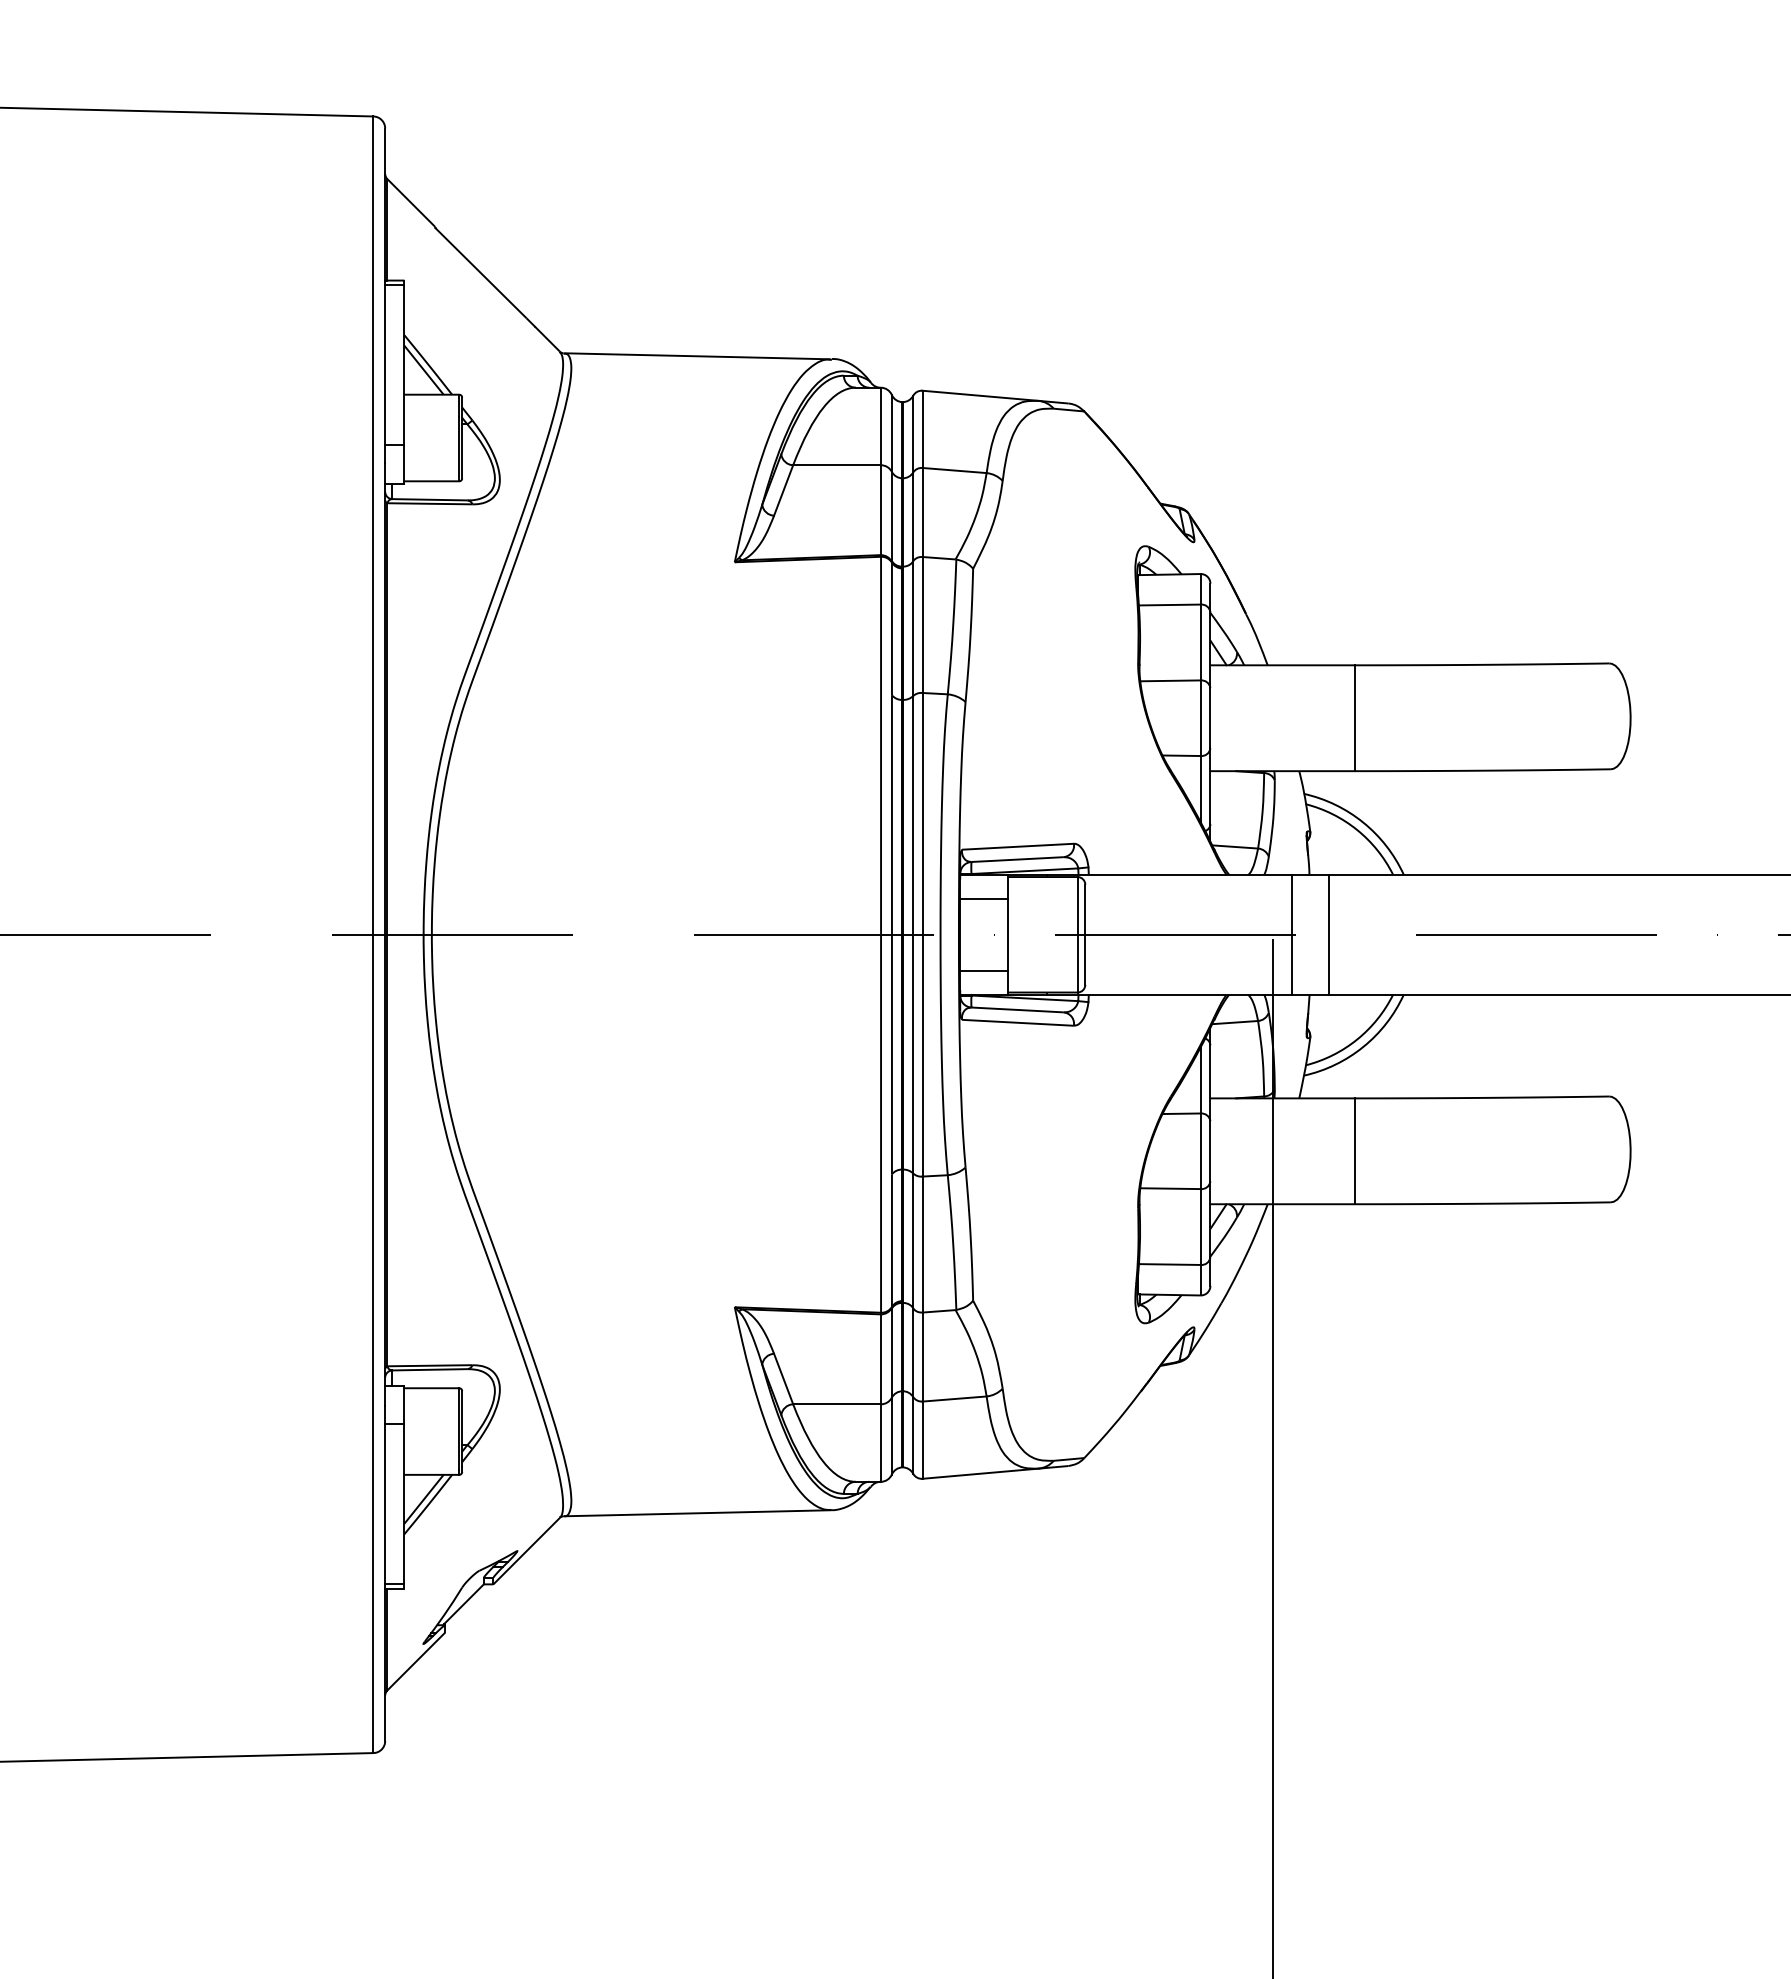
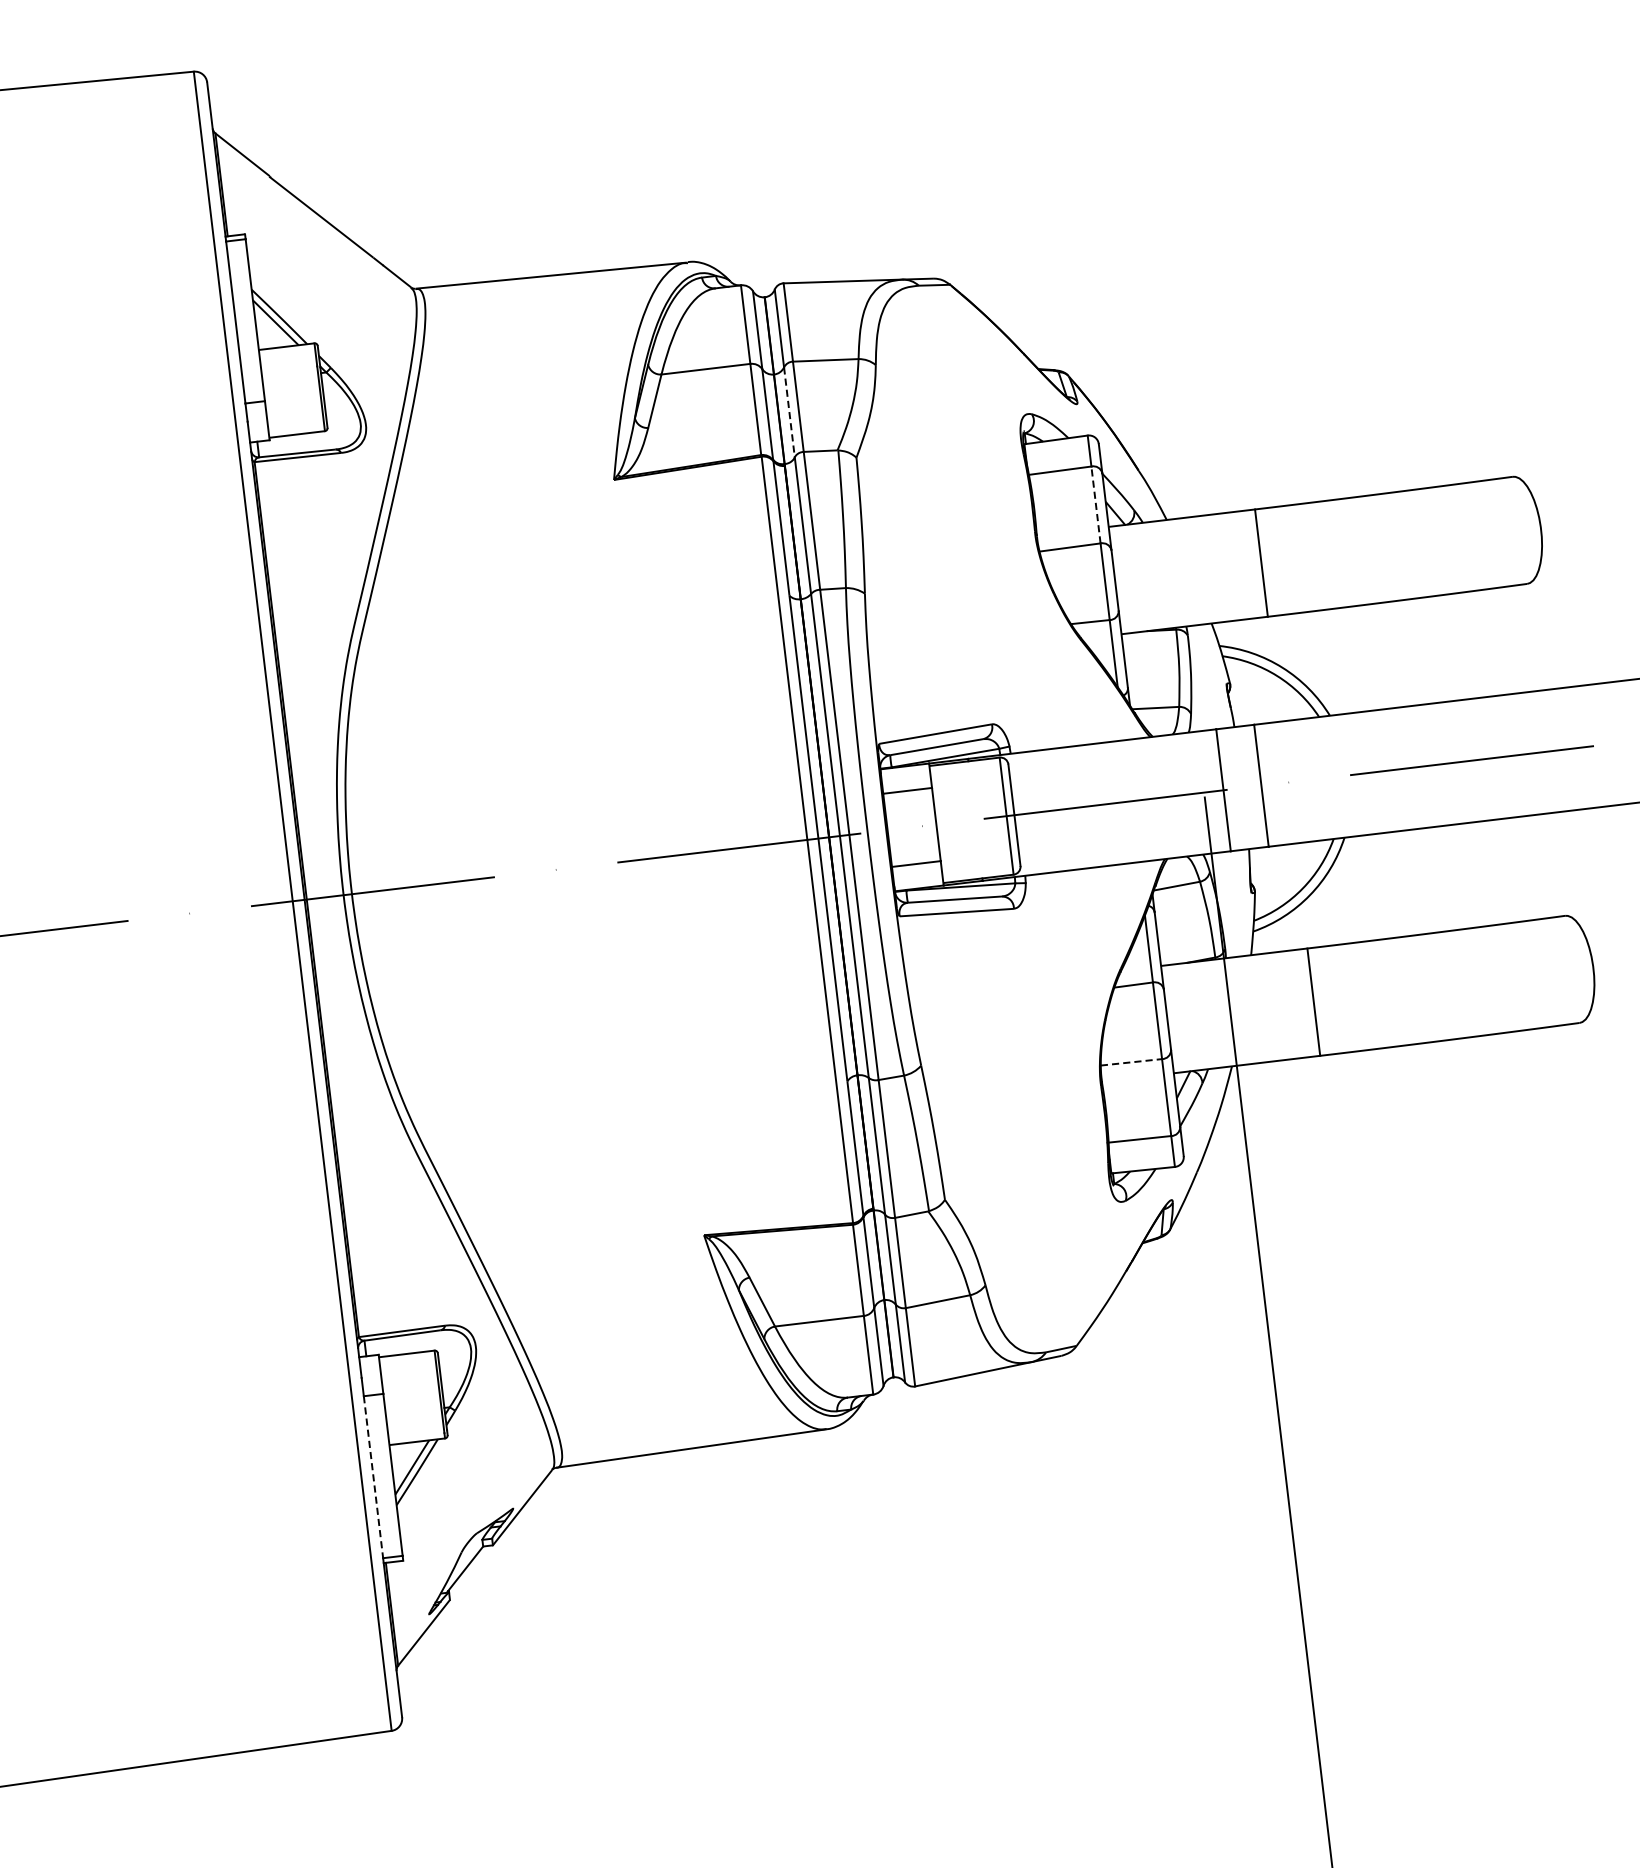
line: (913, 517) -> (789, 412), solid -> dashed
line: (1200, 642) -> (1095, 504), solid -> dashed
line: (1170, 1188) -> (1131, 1062), solid -> dashed
line: (385, 1504) -> (373, 1477), solid -> dashed

